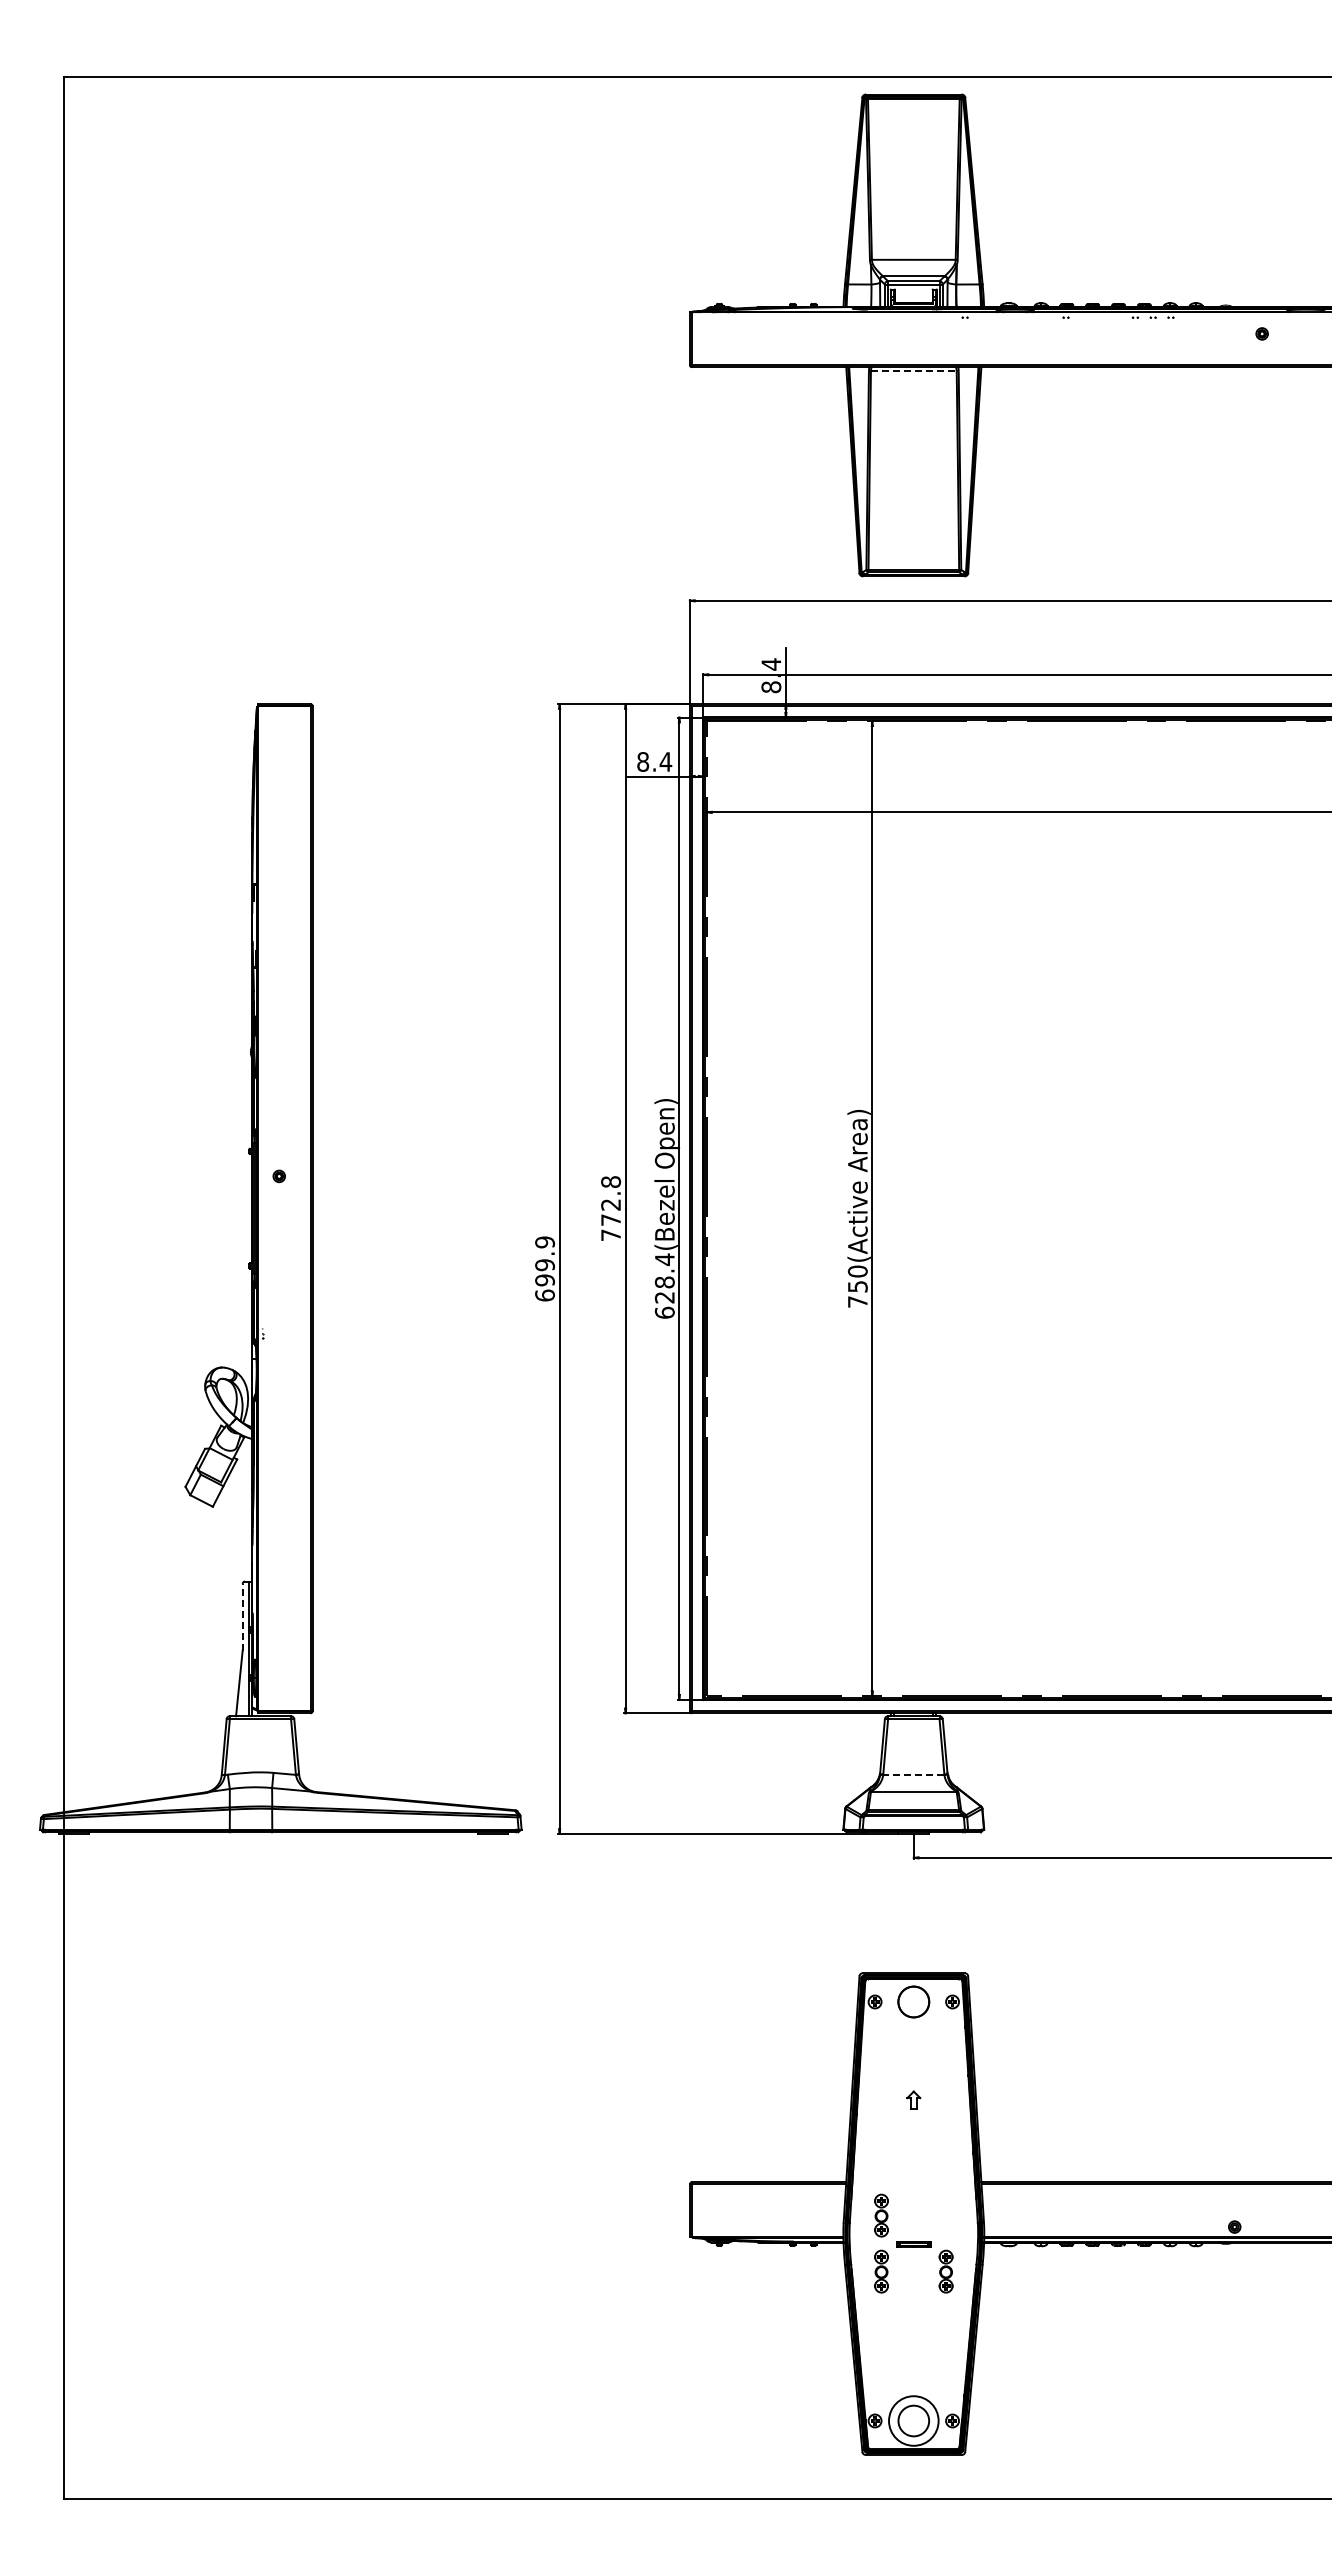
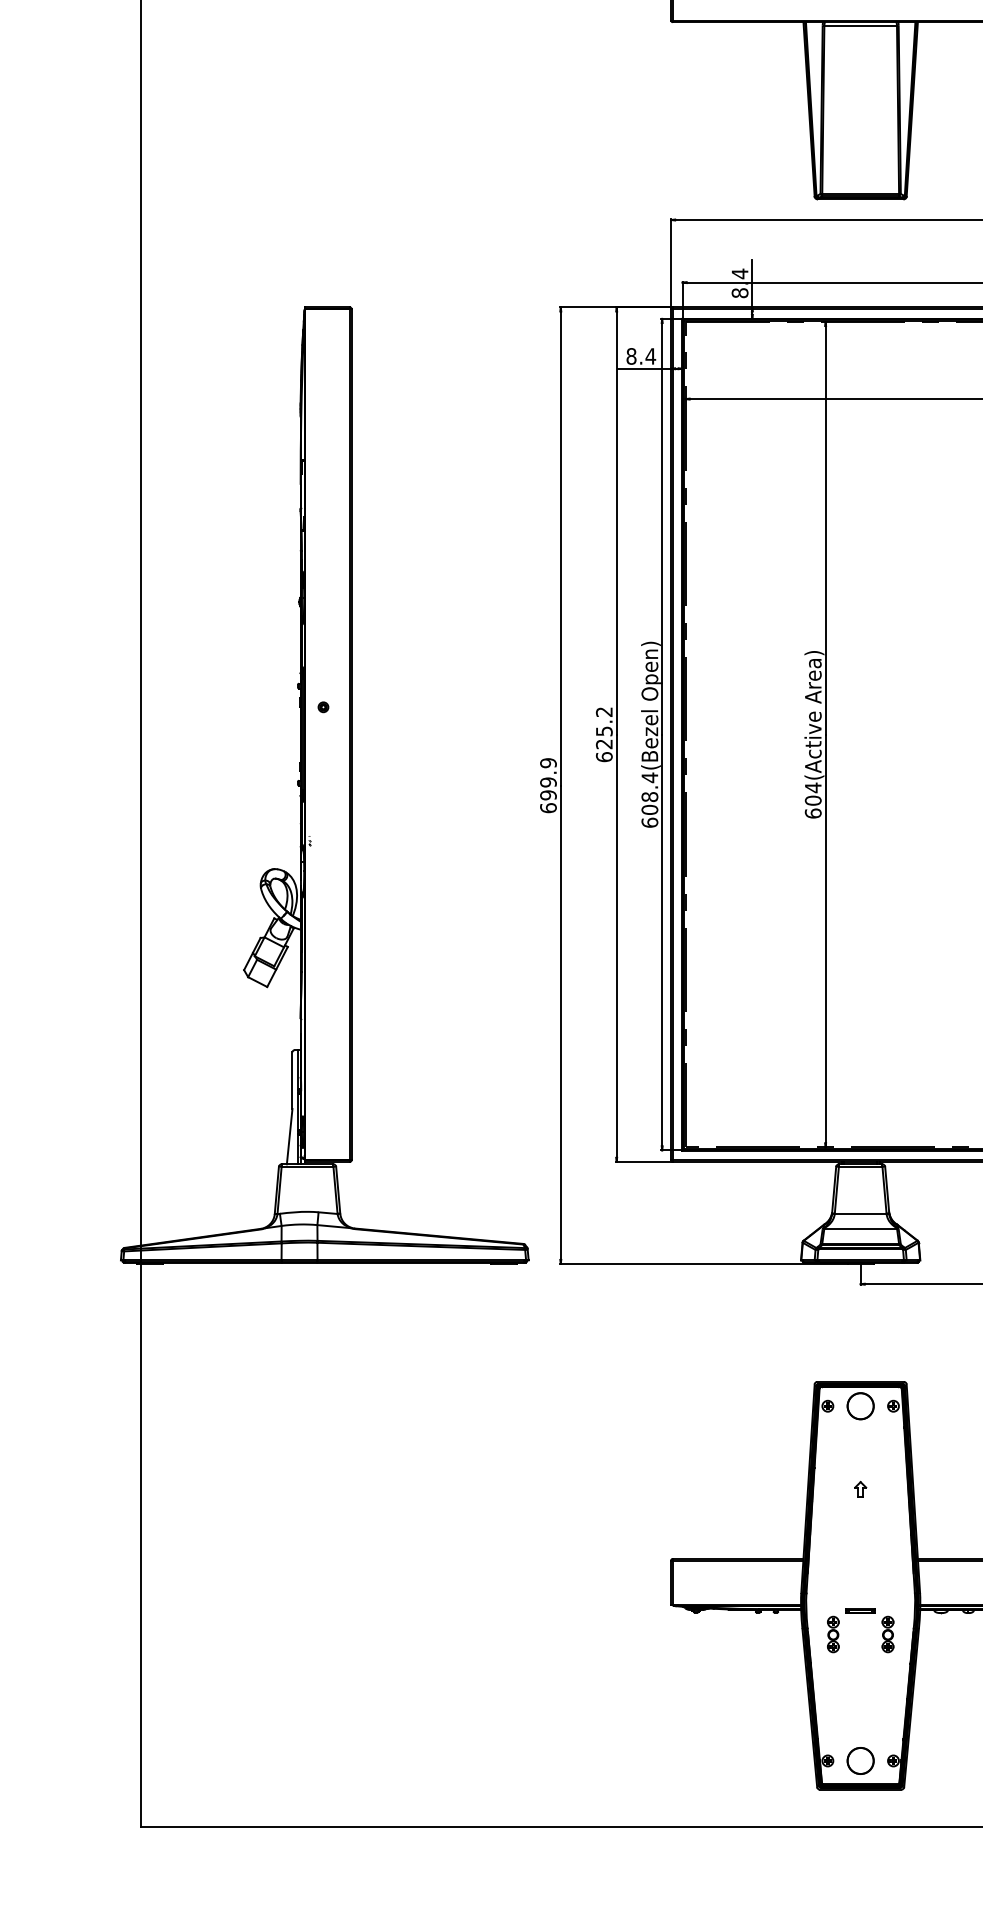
line: (913, 371) -> (860, 25), dashed -> solid
text: (611, 1208) -> (604, 734), 772.8 -> 625.2
text: (857, 1286) -> (812, 800), 750(Active -> 604(Active
text: (664, 1297) -> (649, 809), 628.4(Bezel -> 608.4(Bezel
line: (242, 1616) -> (292, 1079), dashed -> solid
line: (913, 1774) -> (860, 1213), dashed -> solid
part: (881, 2215) -> (833, 1586), removed
circle: (913, 2420) -> (860, 1760), size x0.62

